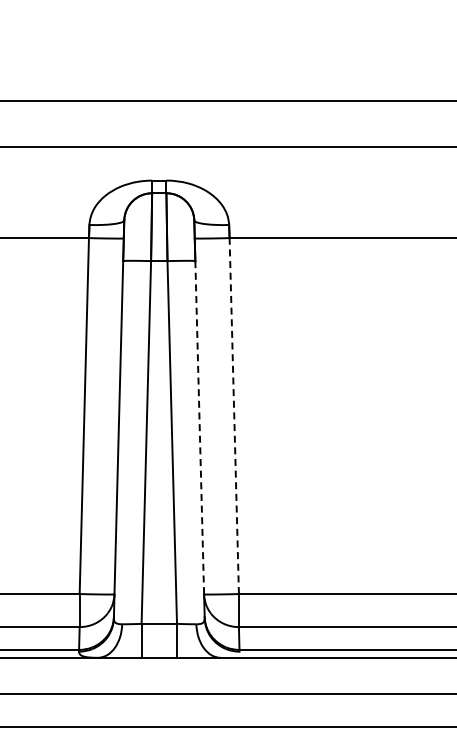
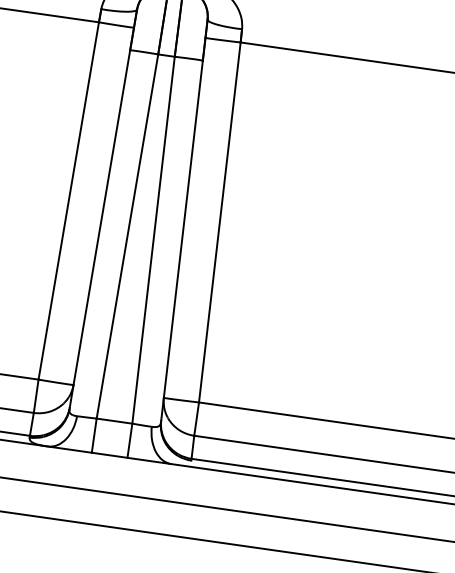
line: (234, 415) -> (220, 221), dashed -> solid
line: (199, 427) -> (183, 229), dashed -> solid

